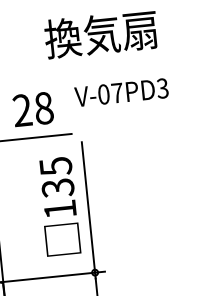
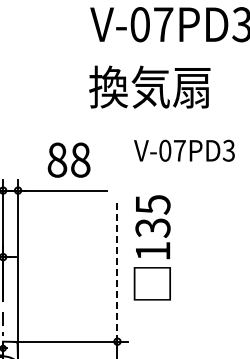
text: (121, 92) -> (184, 150), moved
text: (22, 109) -> (57, 159), 28 -> 88
text: (58, 206) -> (151, 247), moved
line: (88, 207) -> (117, 271), solid -> dashed

